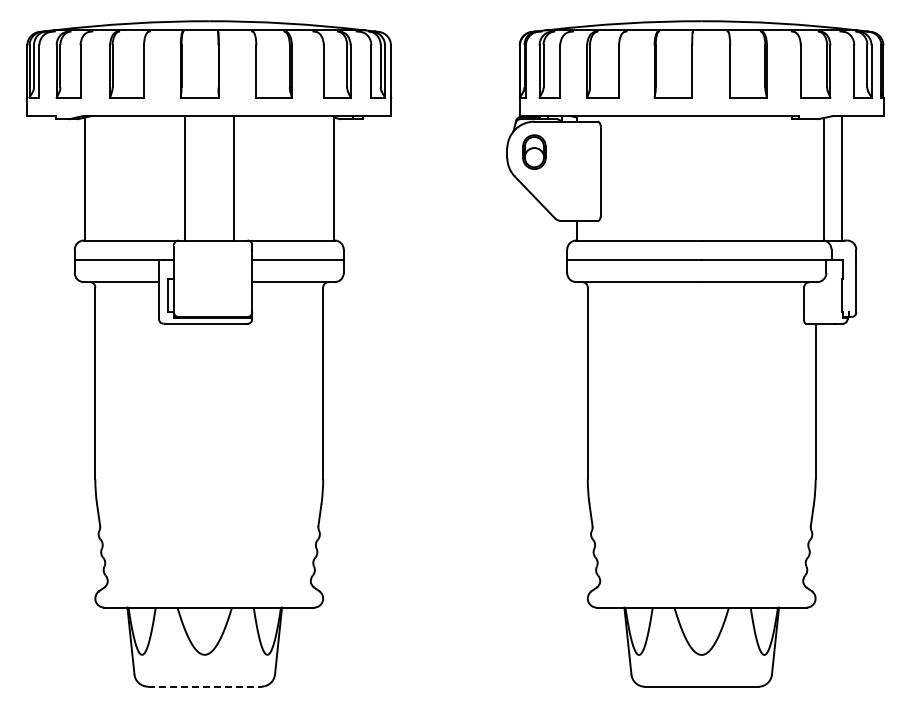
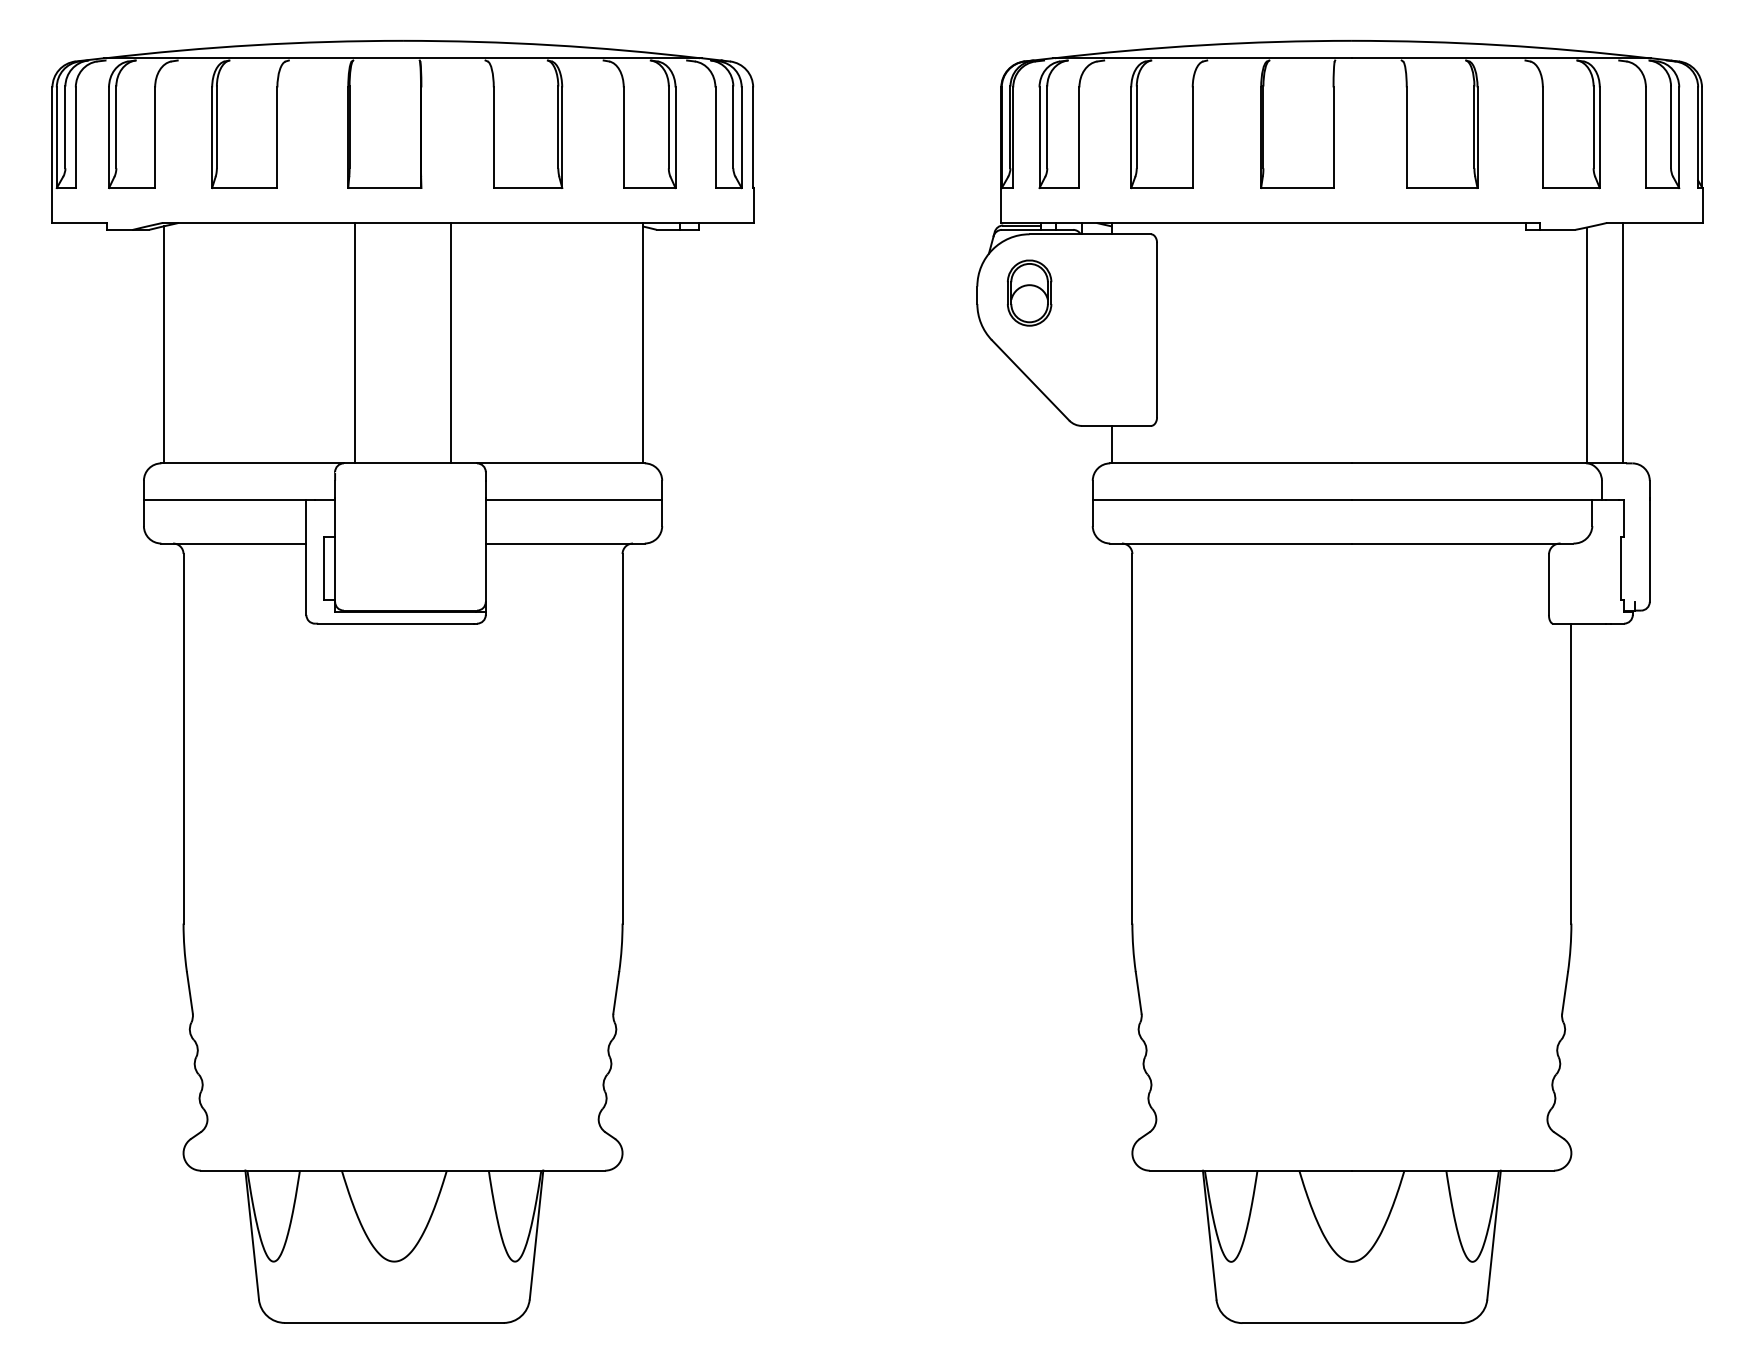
line: (204, 686) -> (393, 1322), dashed -> solid

